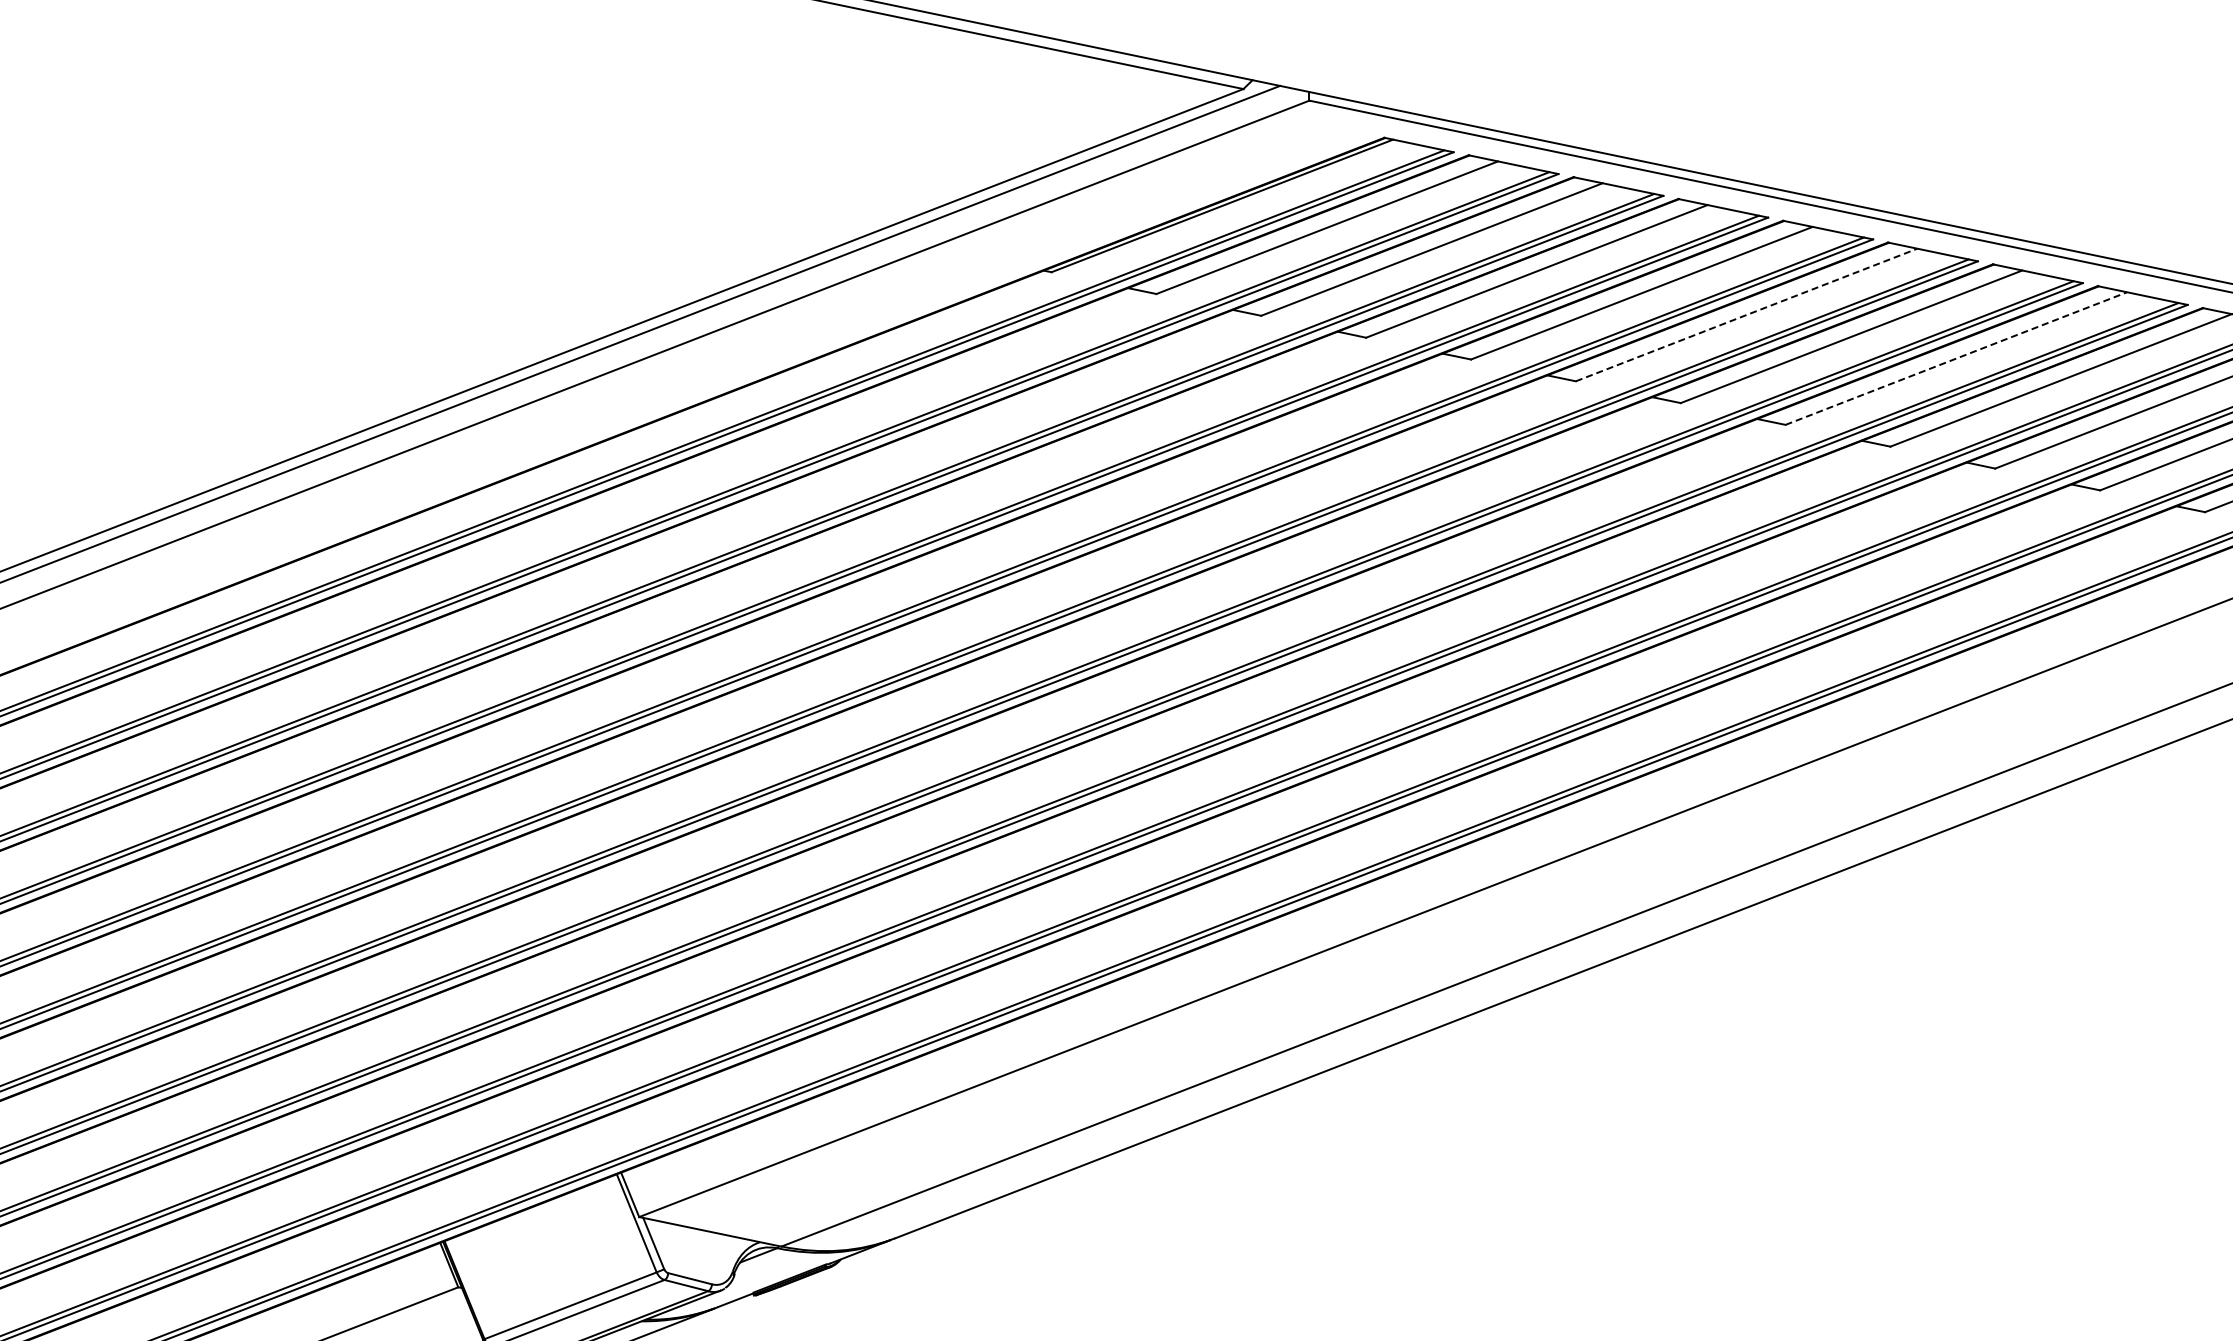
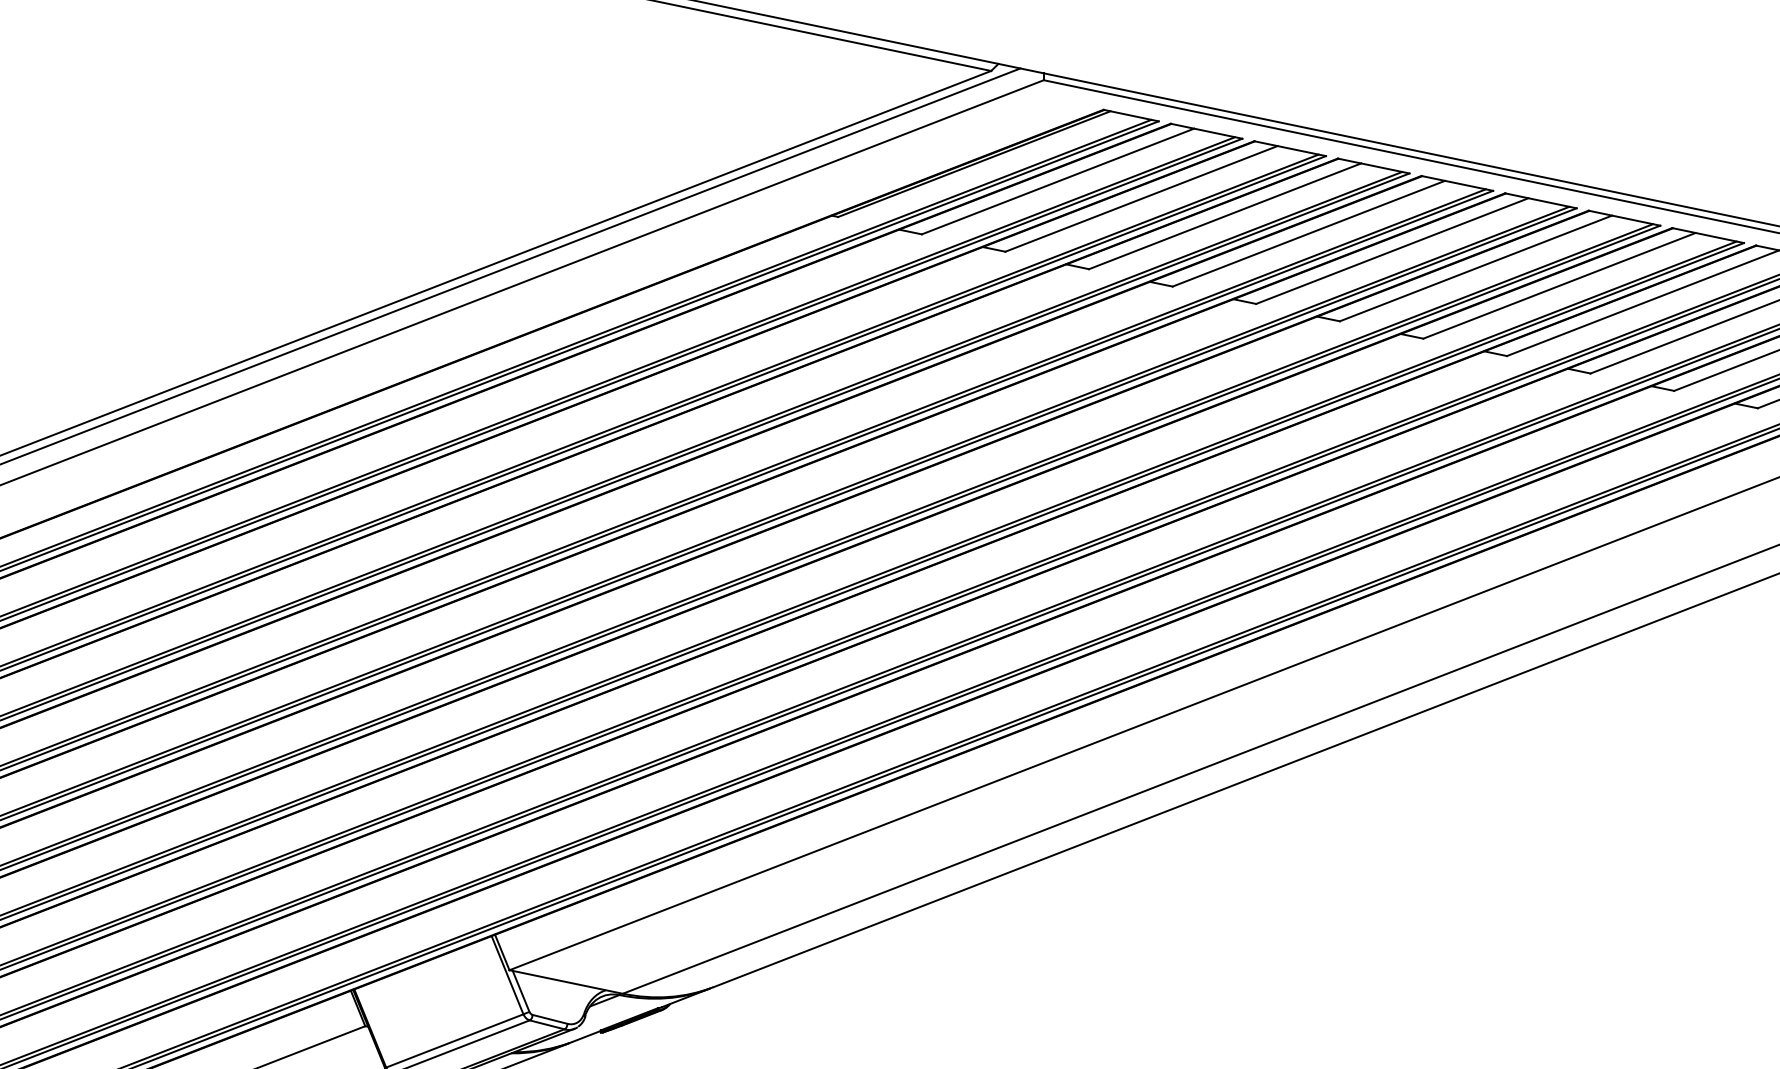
line: (1747, 314) -> (1393, 250), dashed -> solid
line: (1956, 358) -> (1559, 285), dashed -> solid

